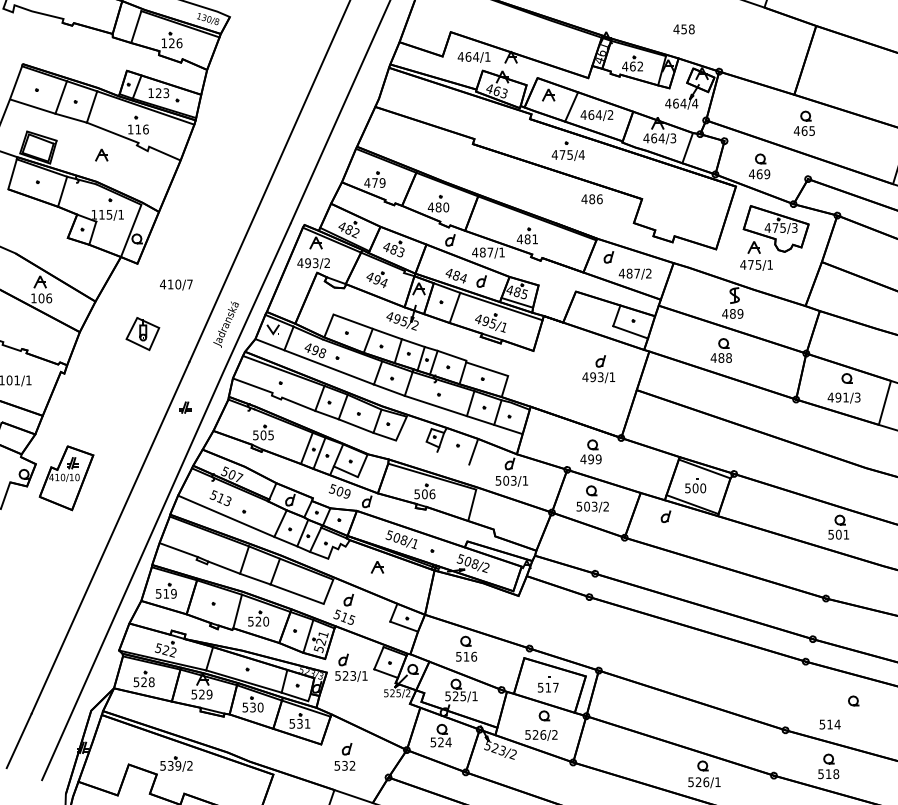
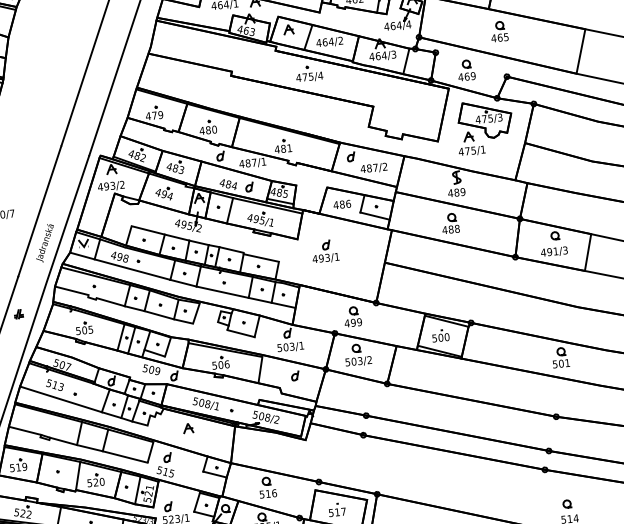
text: (591, 199) -> (341, 204), moved
part: (598, 369) -> (325, 251), moved
line: (453, 458) -> (241, 333), added
part: (665, 516) -> (294, 375), moved
part: (853, 700) -> (567, 503), moved

